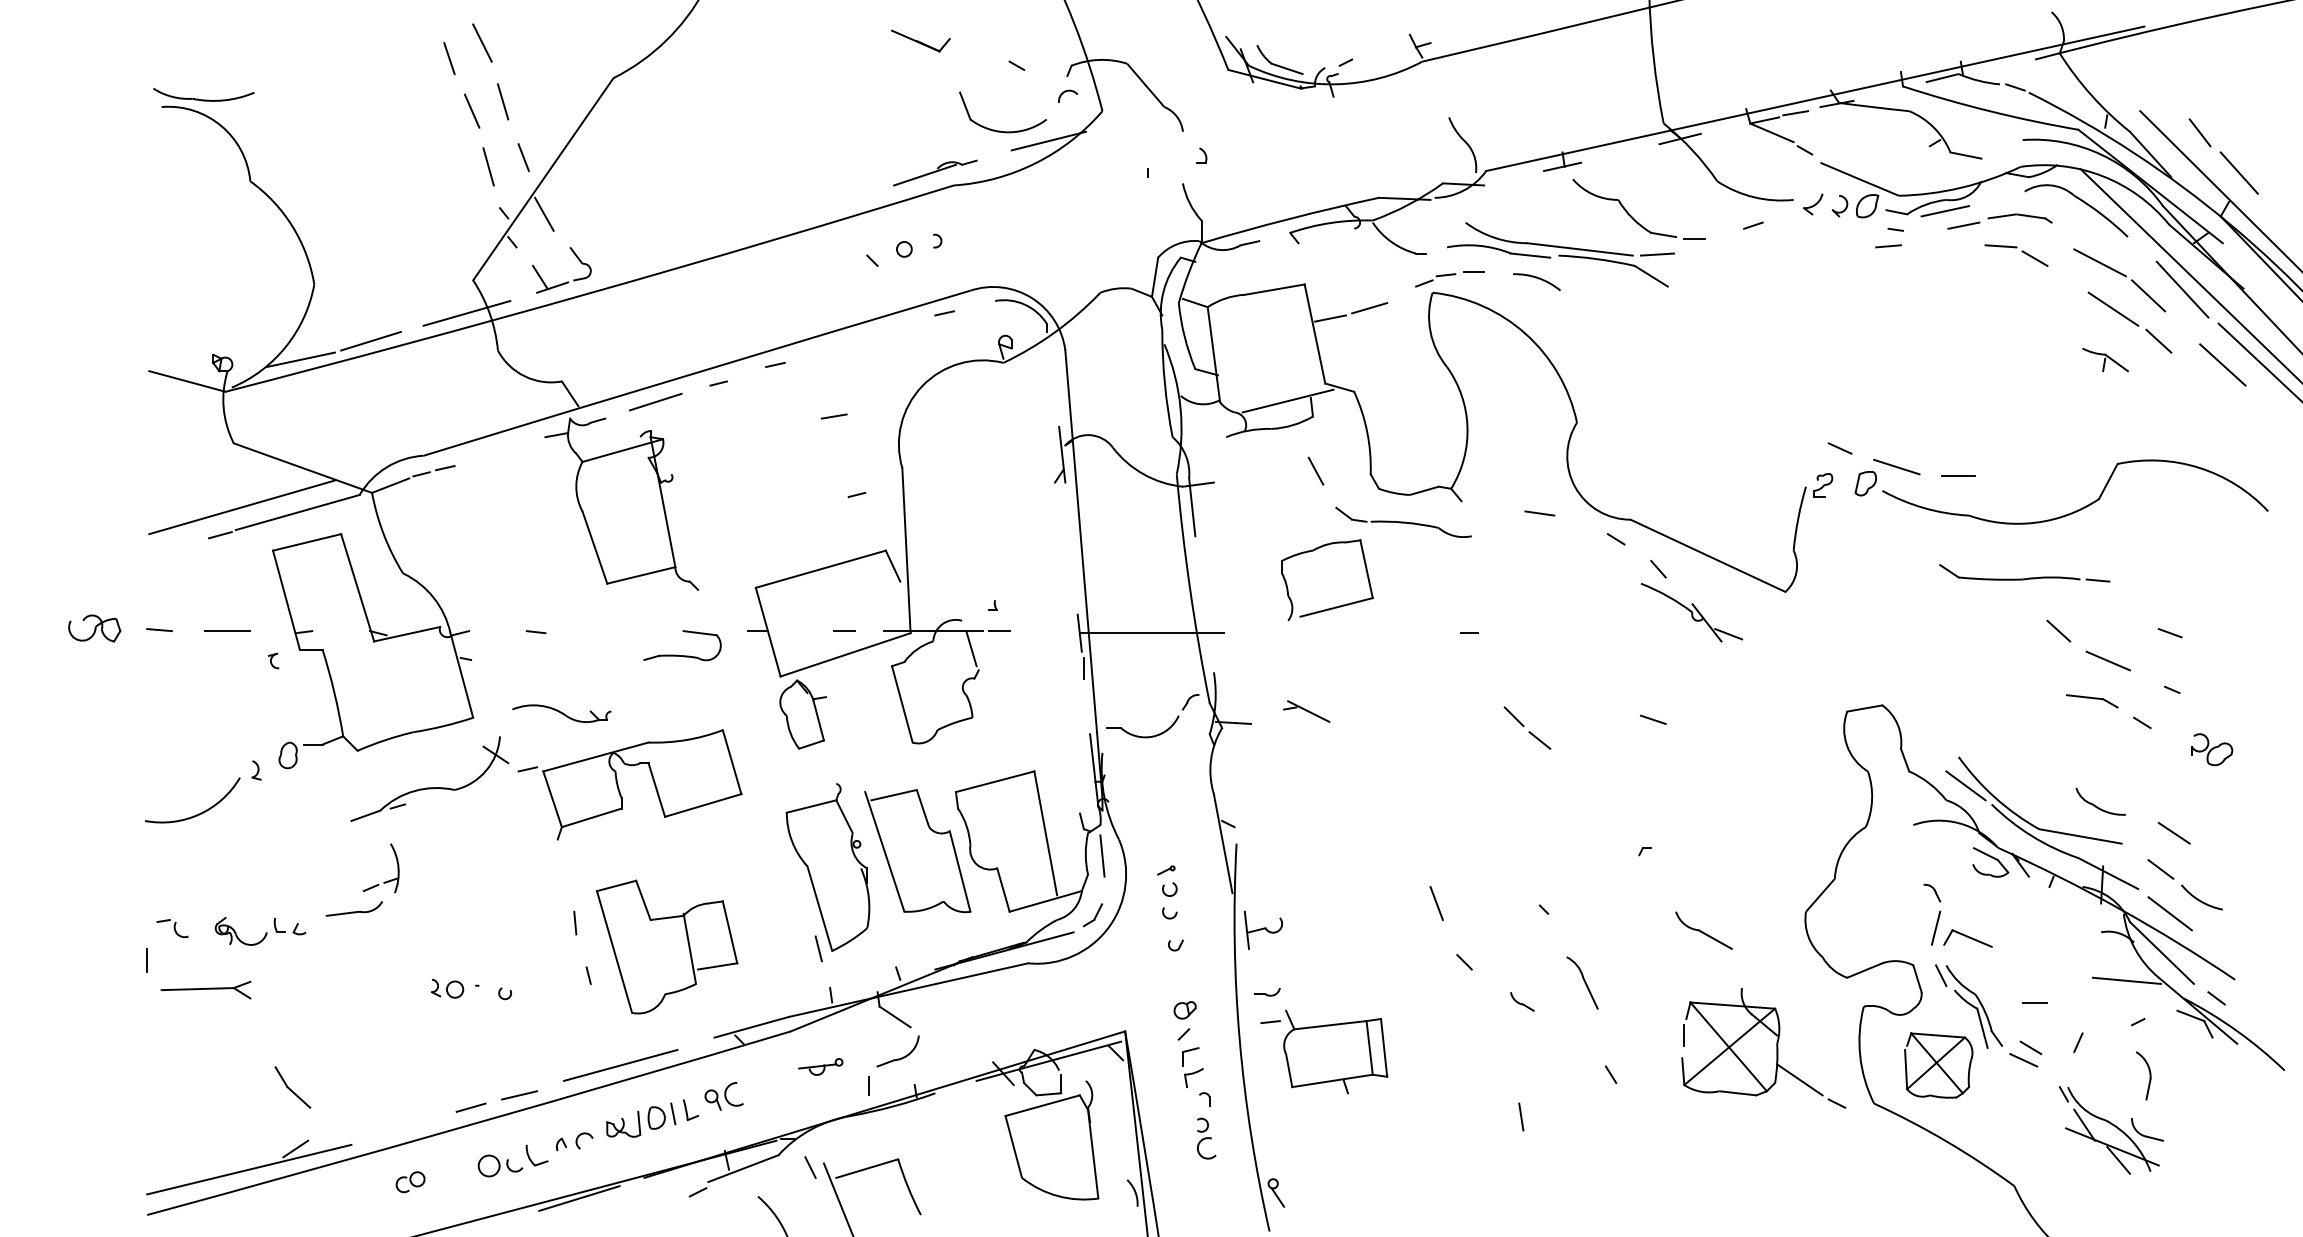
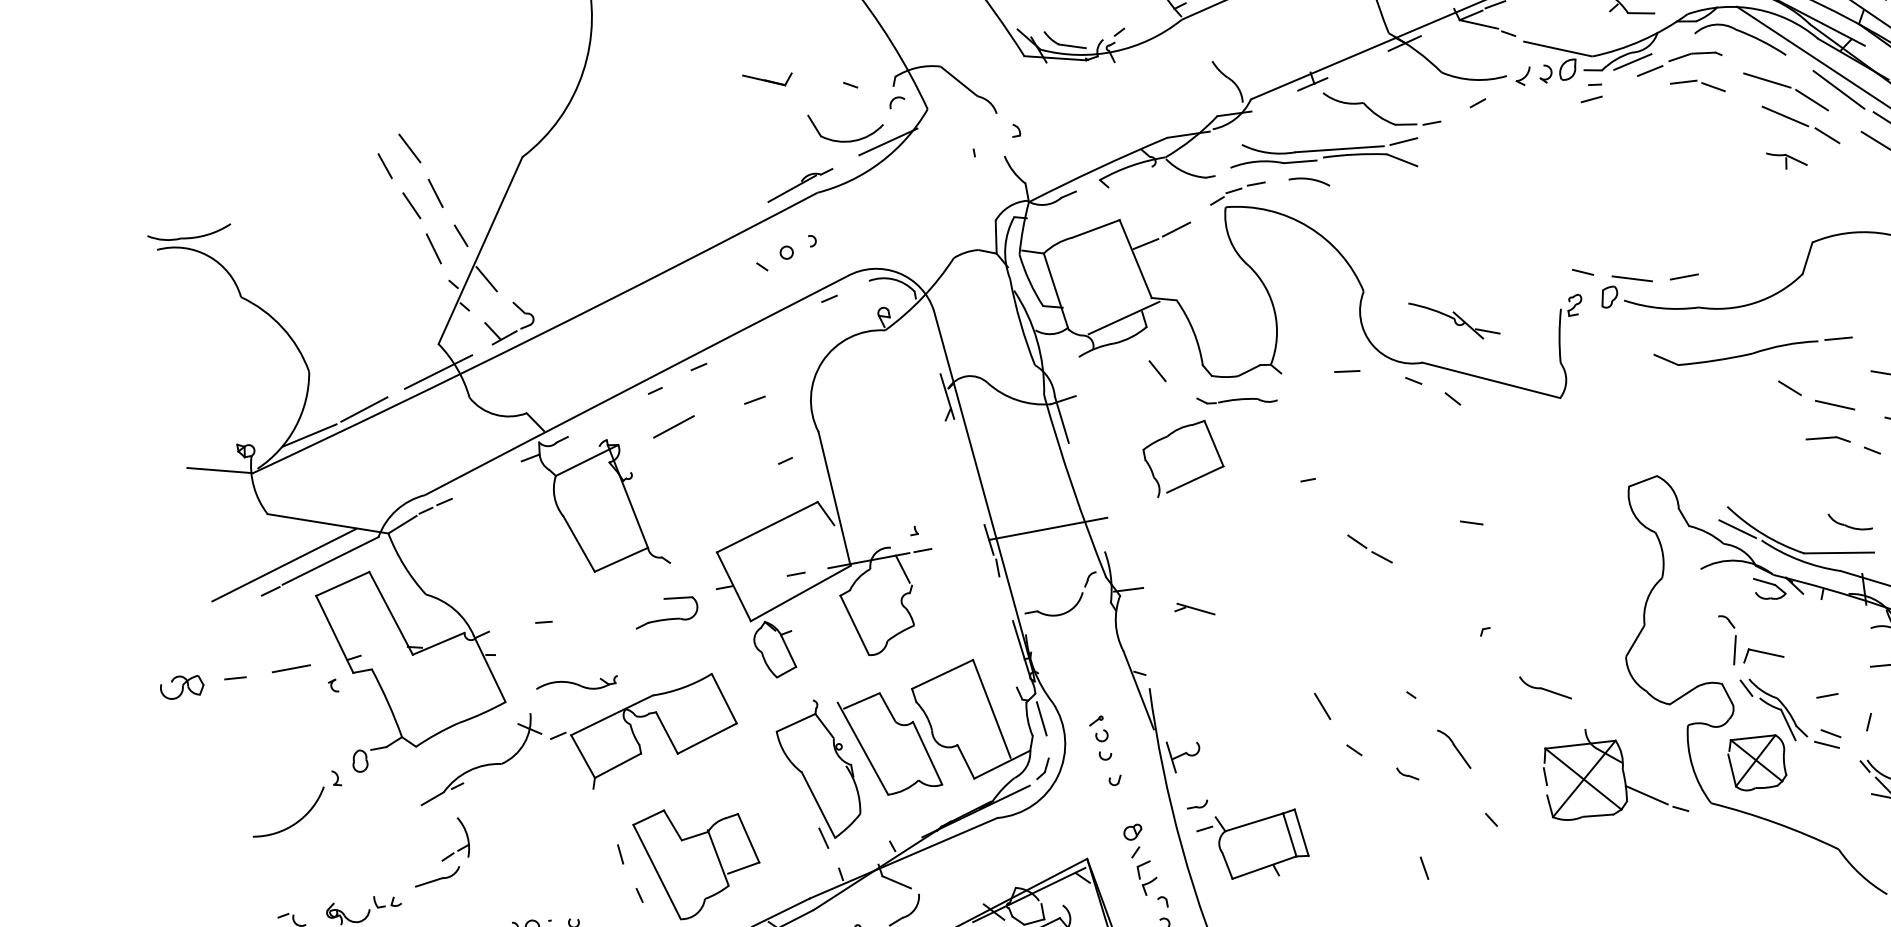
line: (655, 401) -> (673, 426), moved
part: (1403, 521) -> (1236, 398), size x0.7
part: (2024, 573) -> (1753, 346), size x1.4
part: (1691, 612) -> (1454, 319), moved
part: (1306, 711) -> (1194, 609), moved

